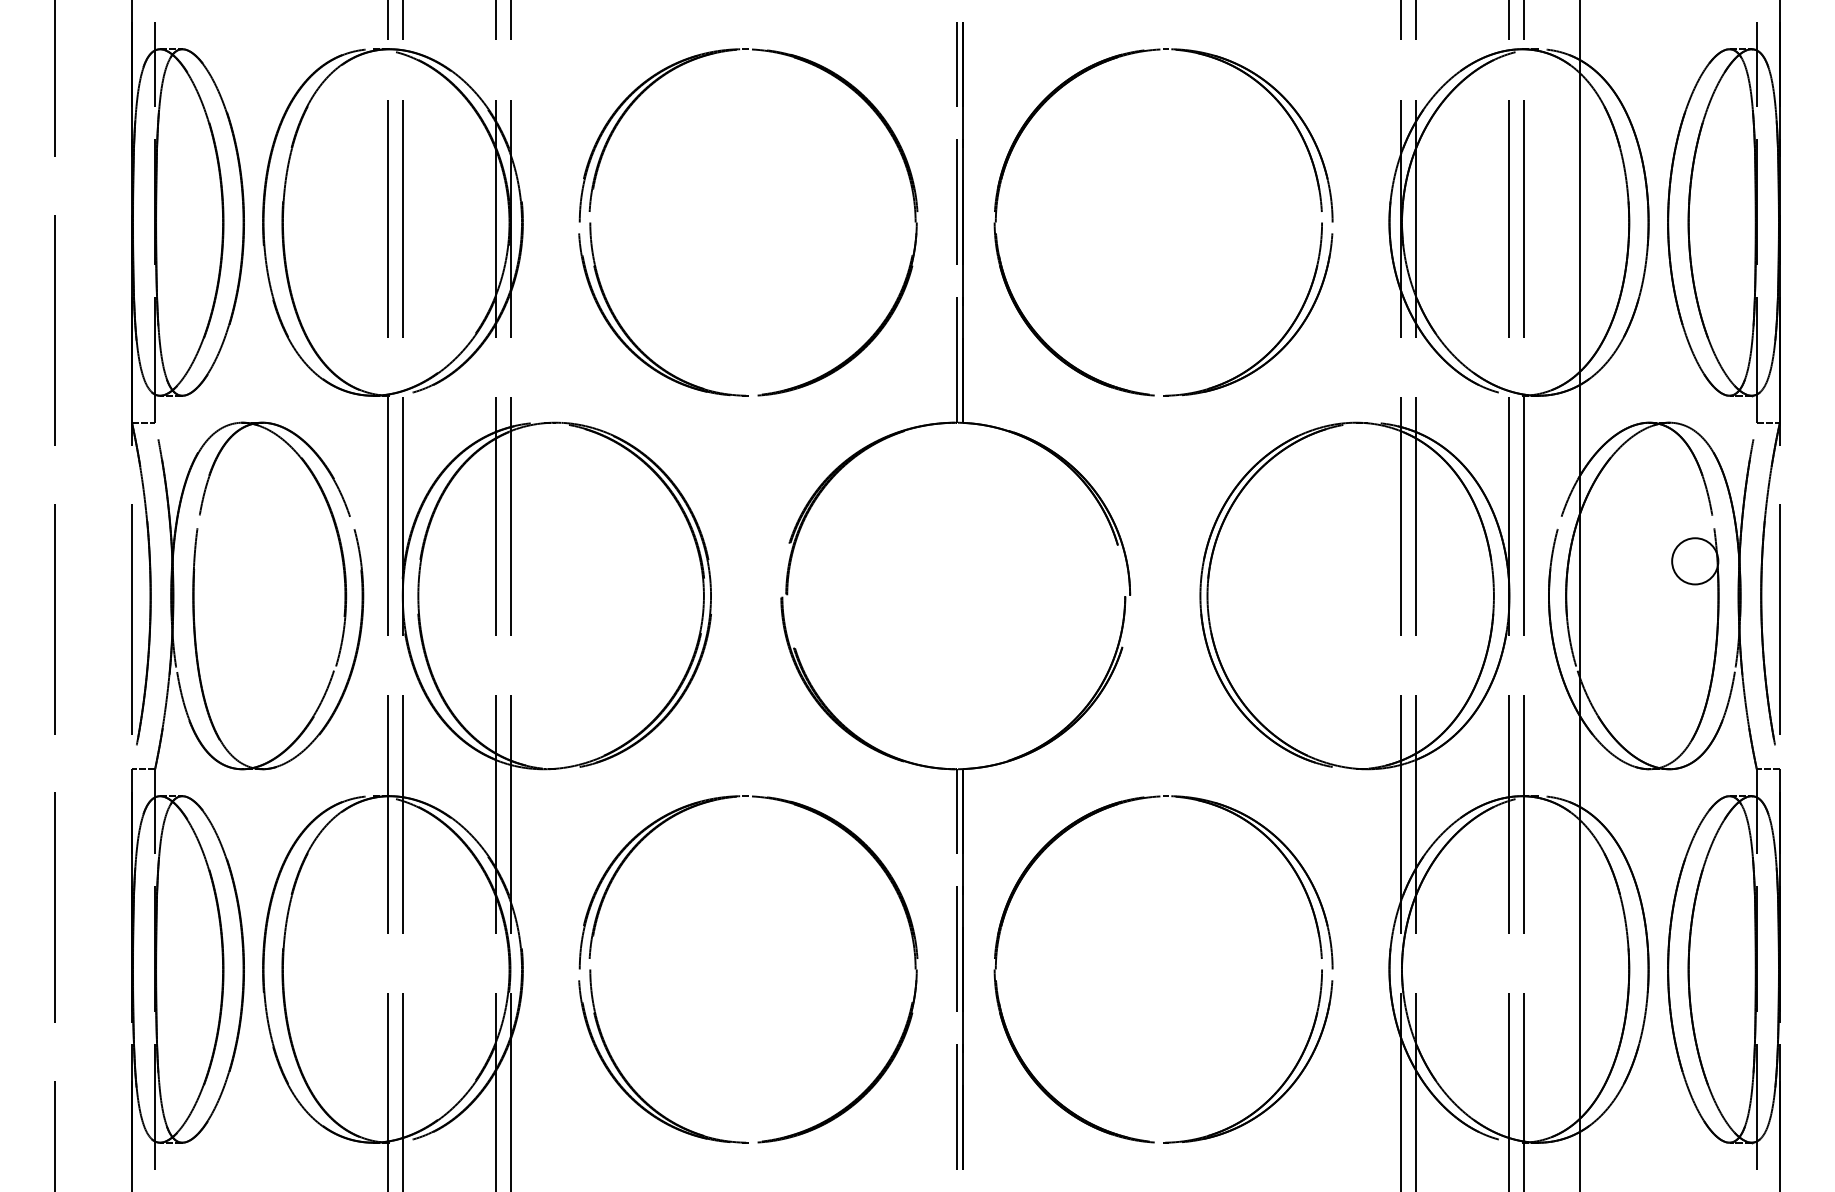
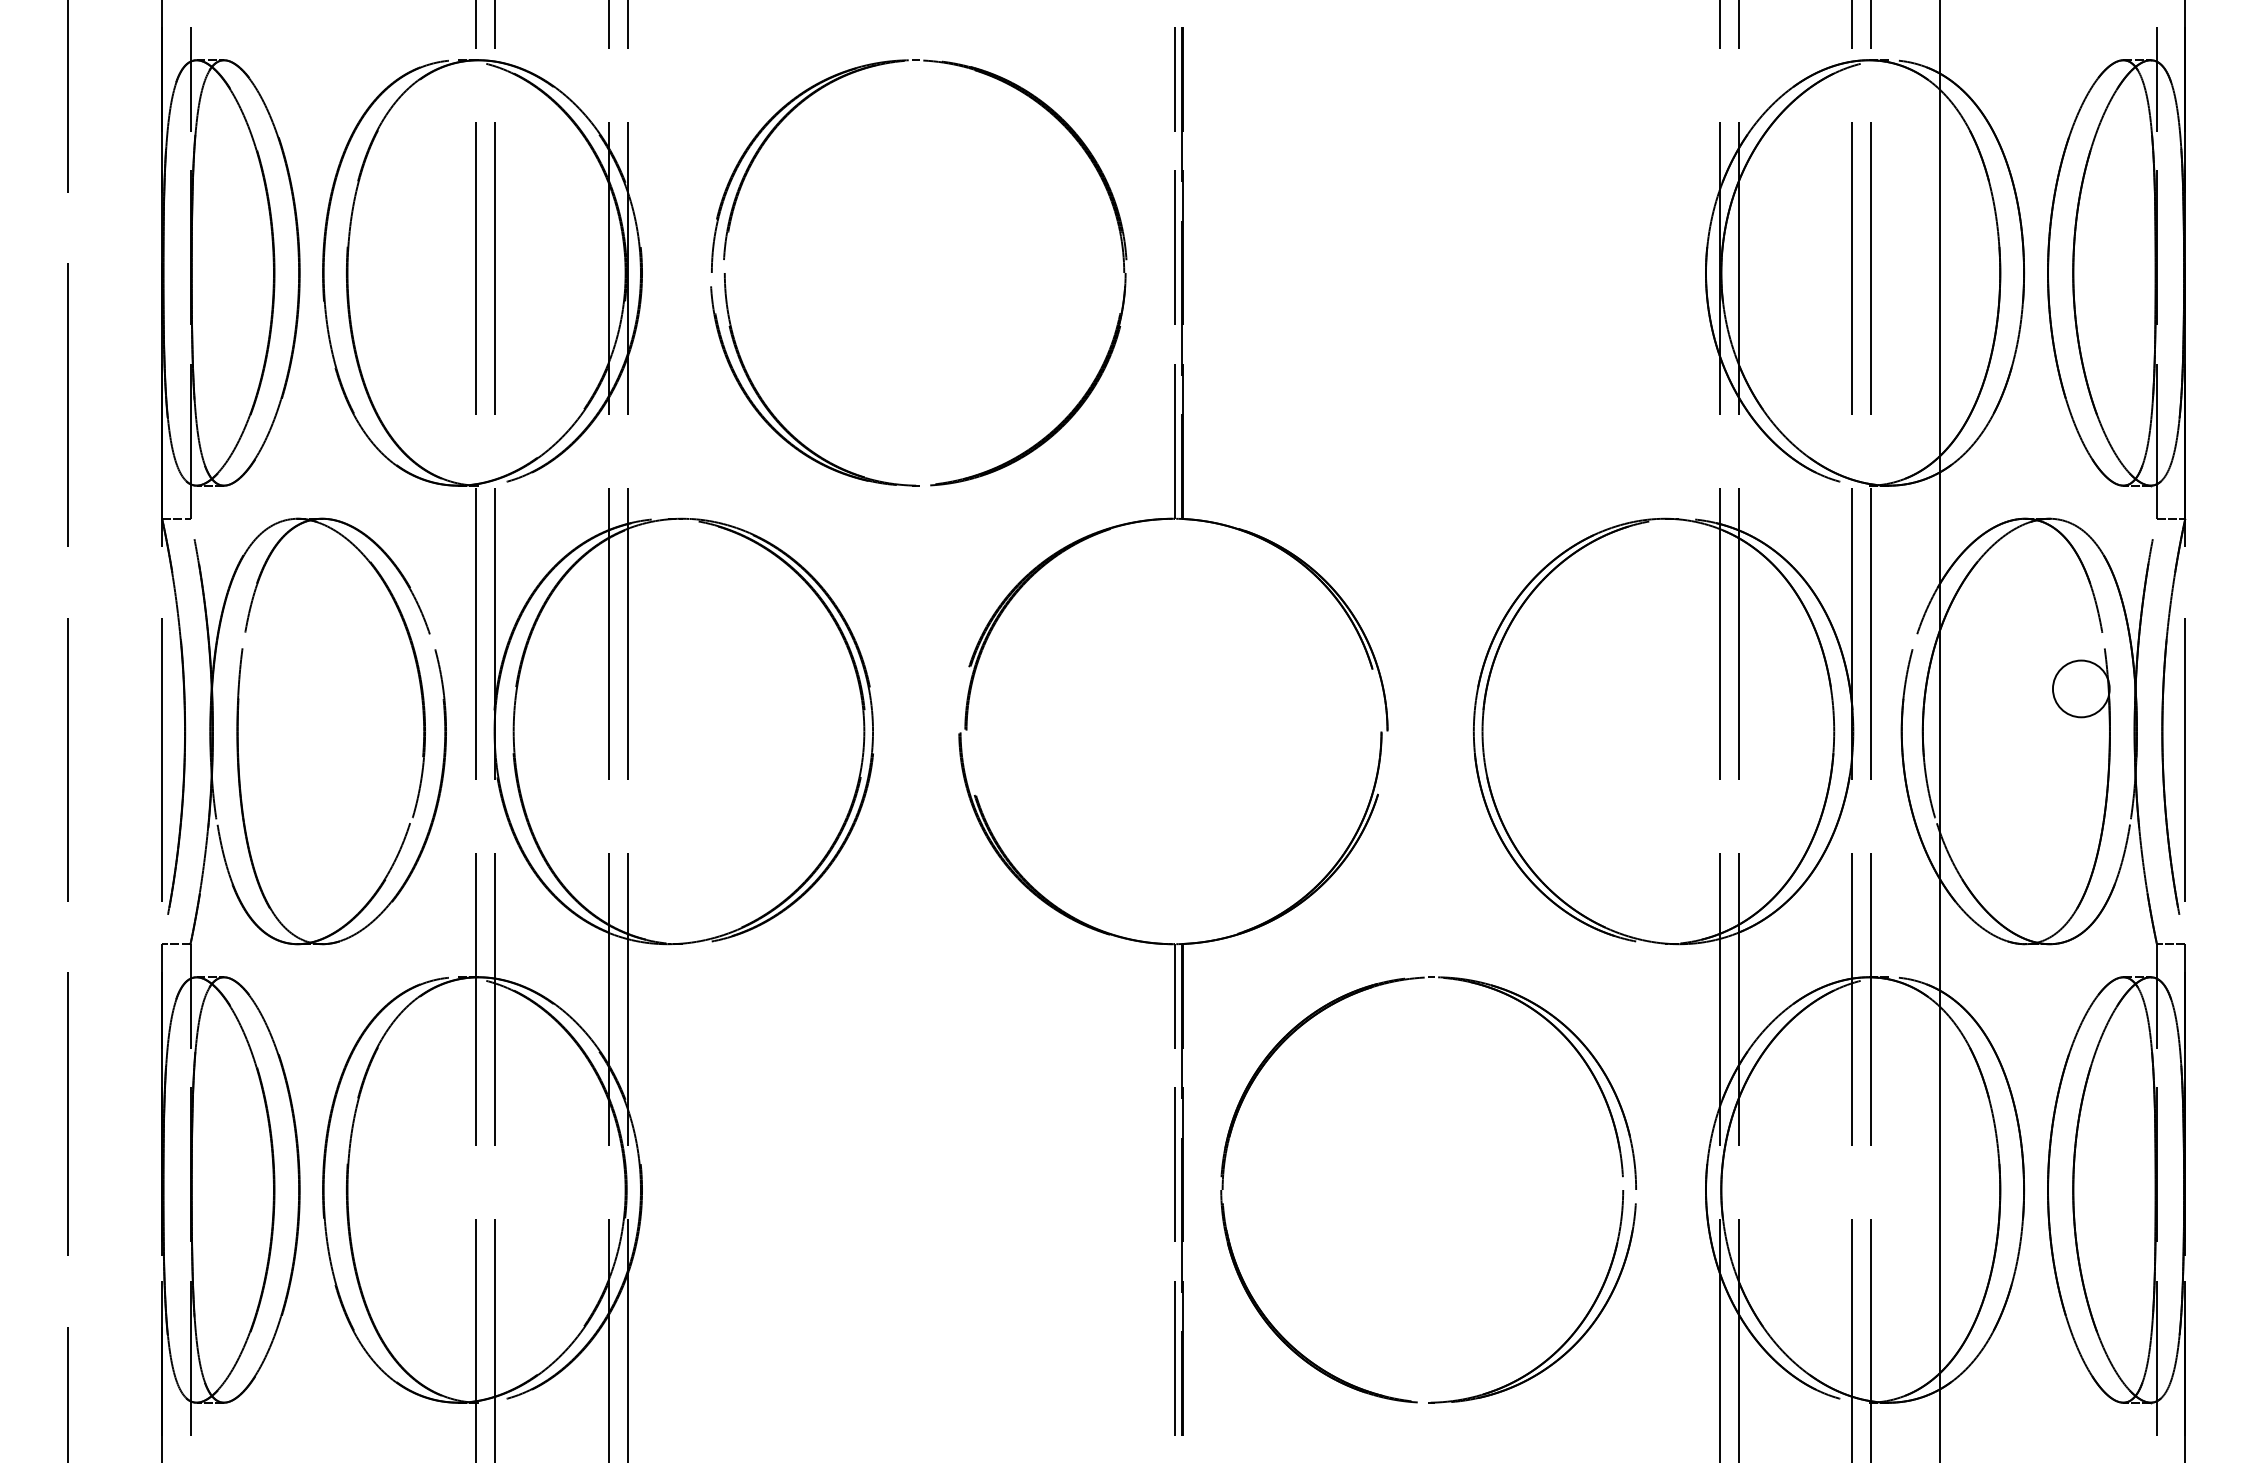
part: (1320, 232) -> (1621, 285), removed
part: (591, 969) -> (726, 1190), removed

